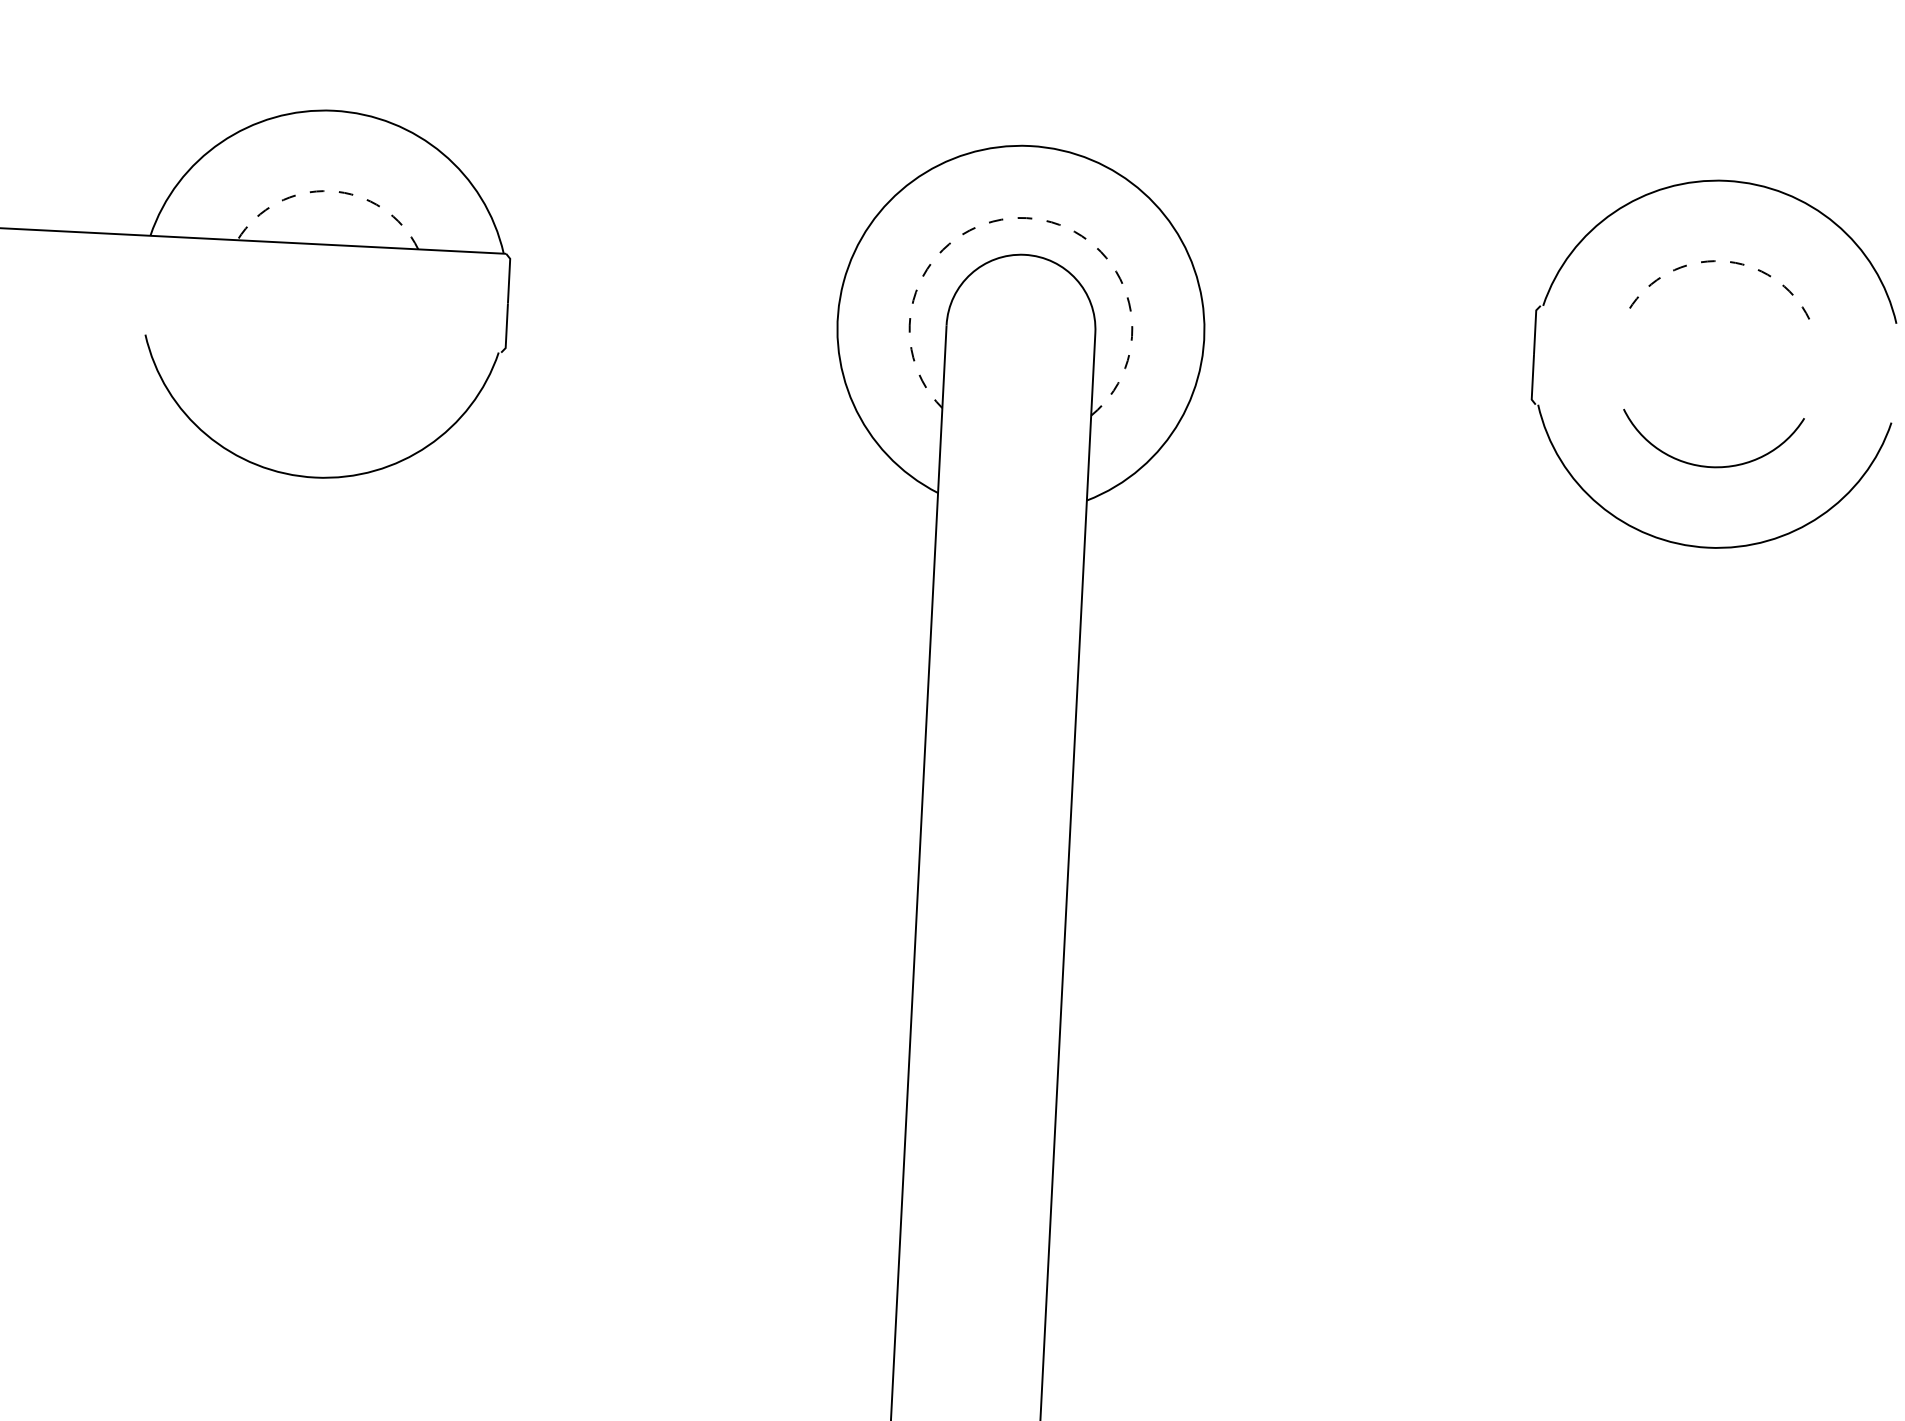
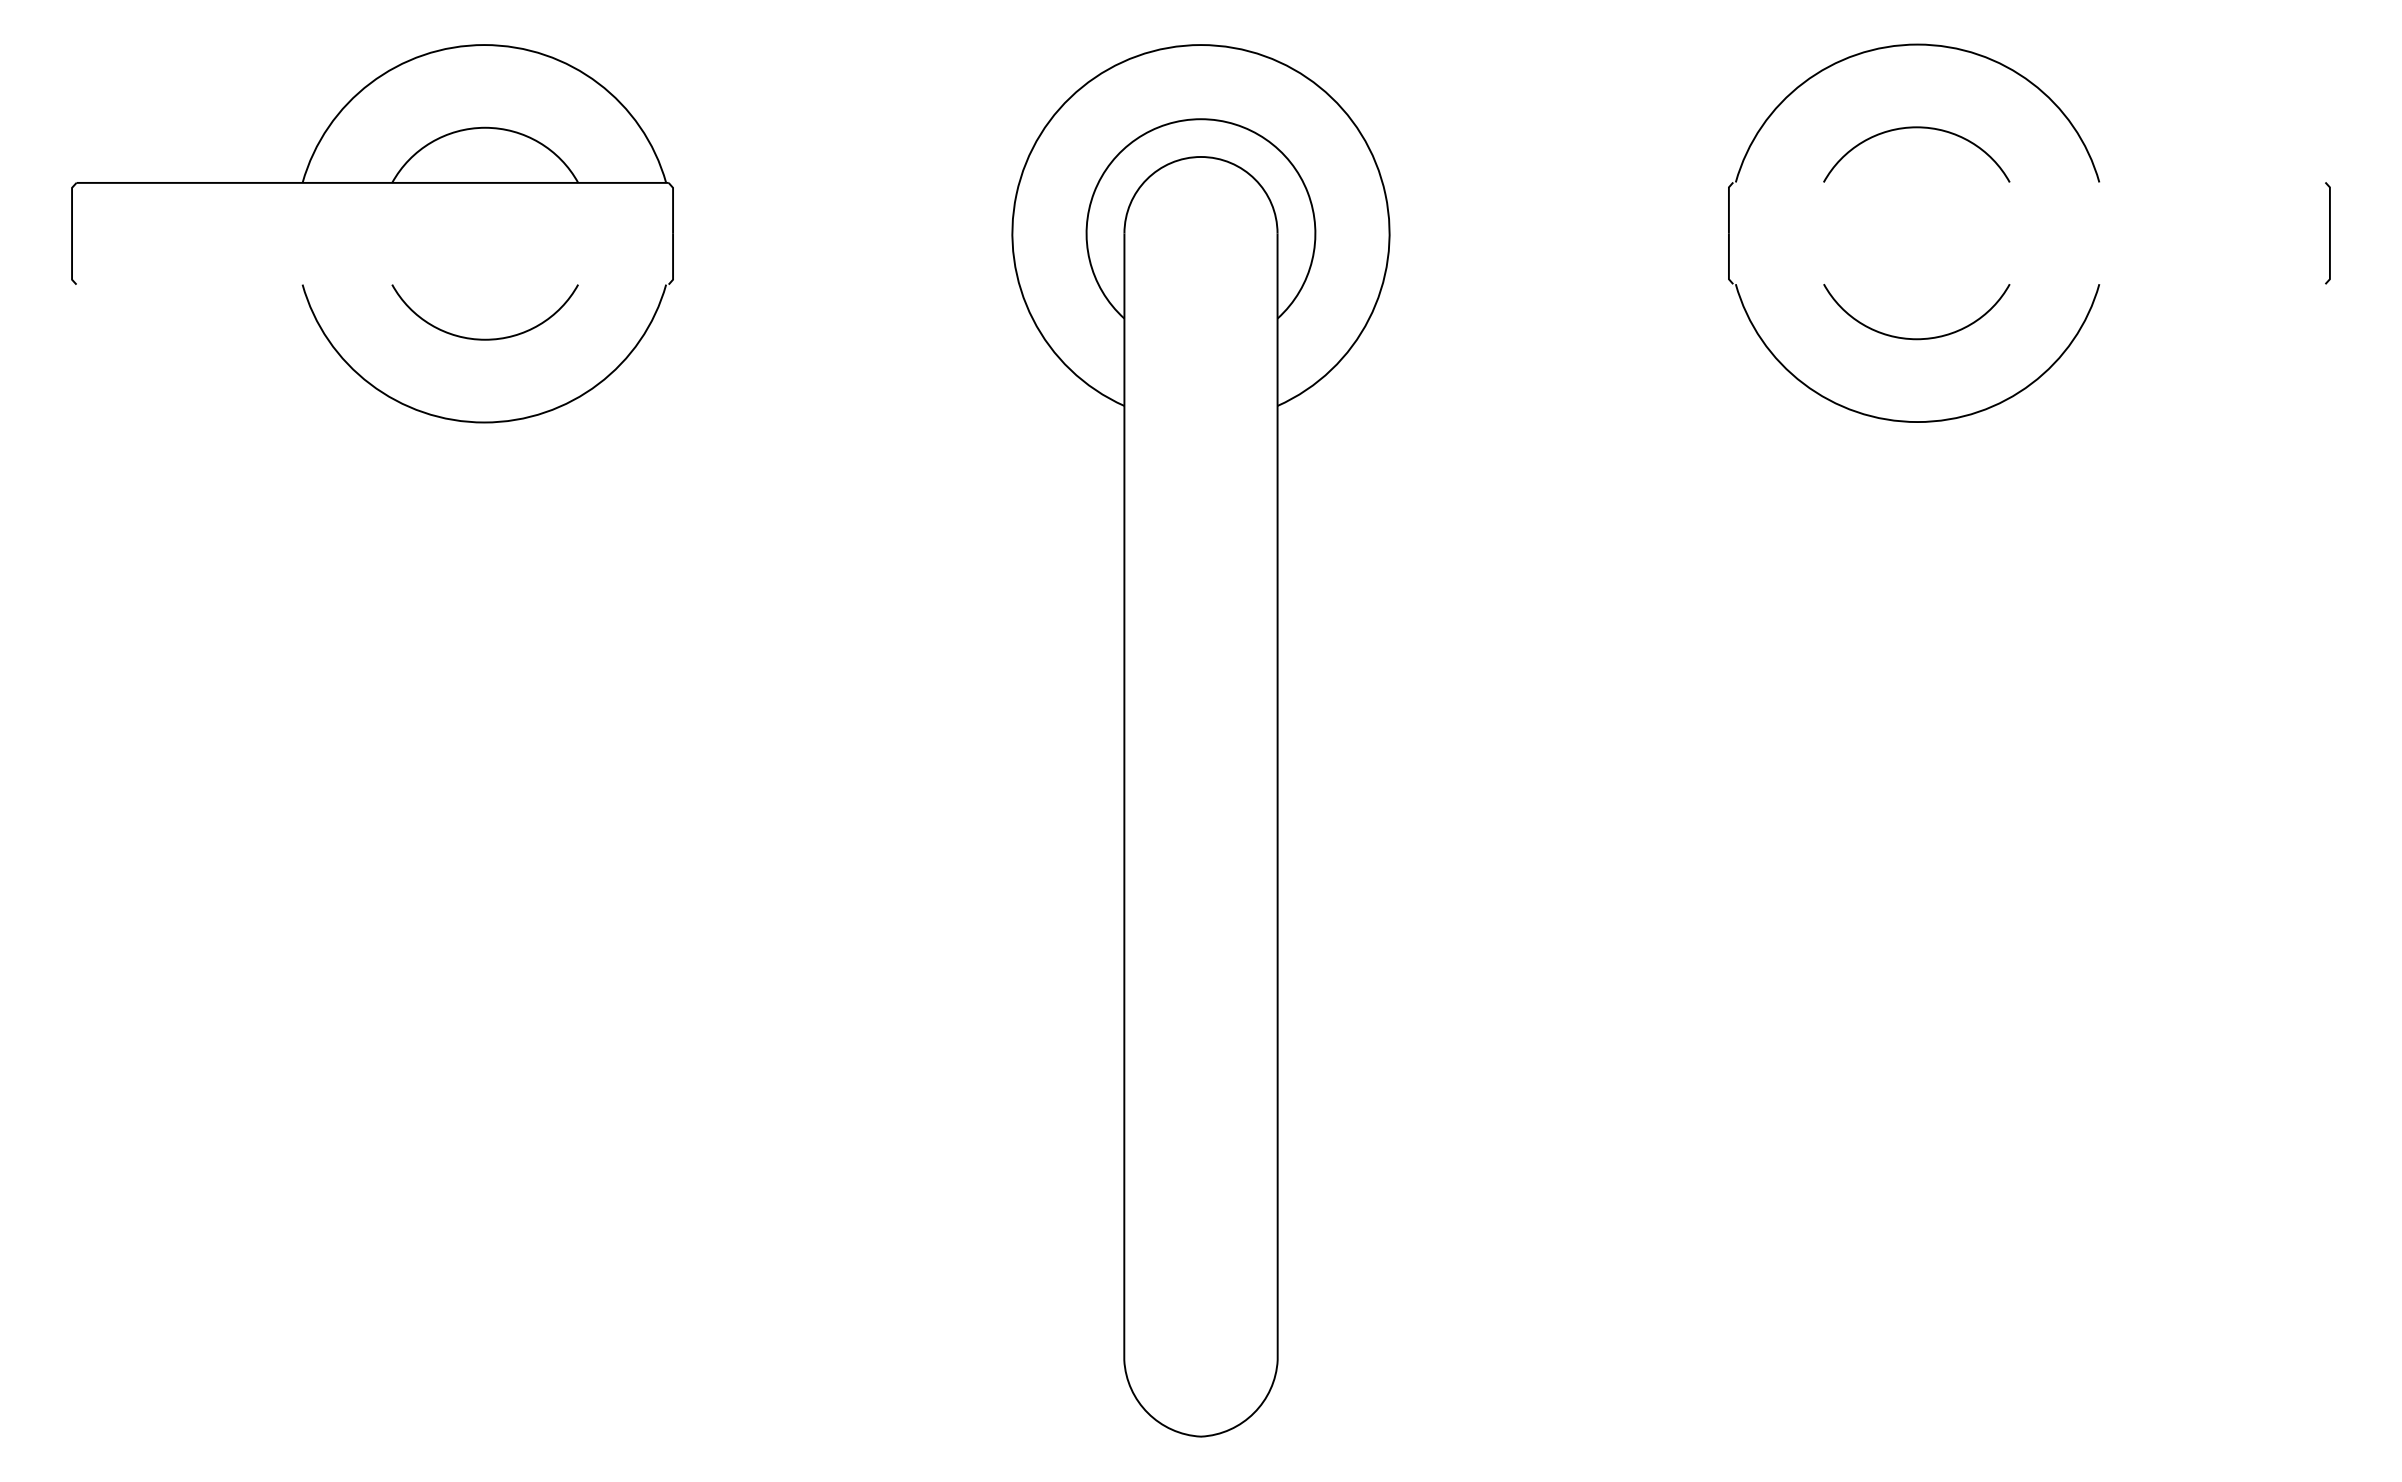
line: (330, 190) -> (485, 127), dashed -> solid
line: (1026, 218) -> (1200, 119), dashed -> solid
line: (1721, 261) -> (1916, 127), dashed -> solid
curve: (319, 395) -> (484, 338), added

